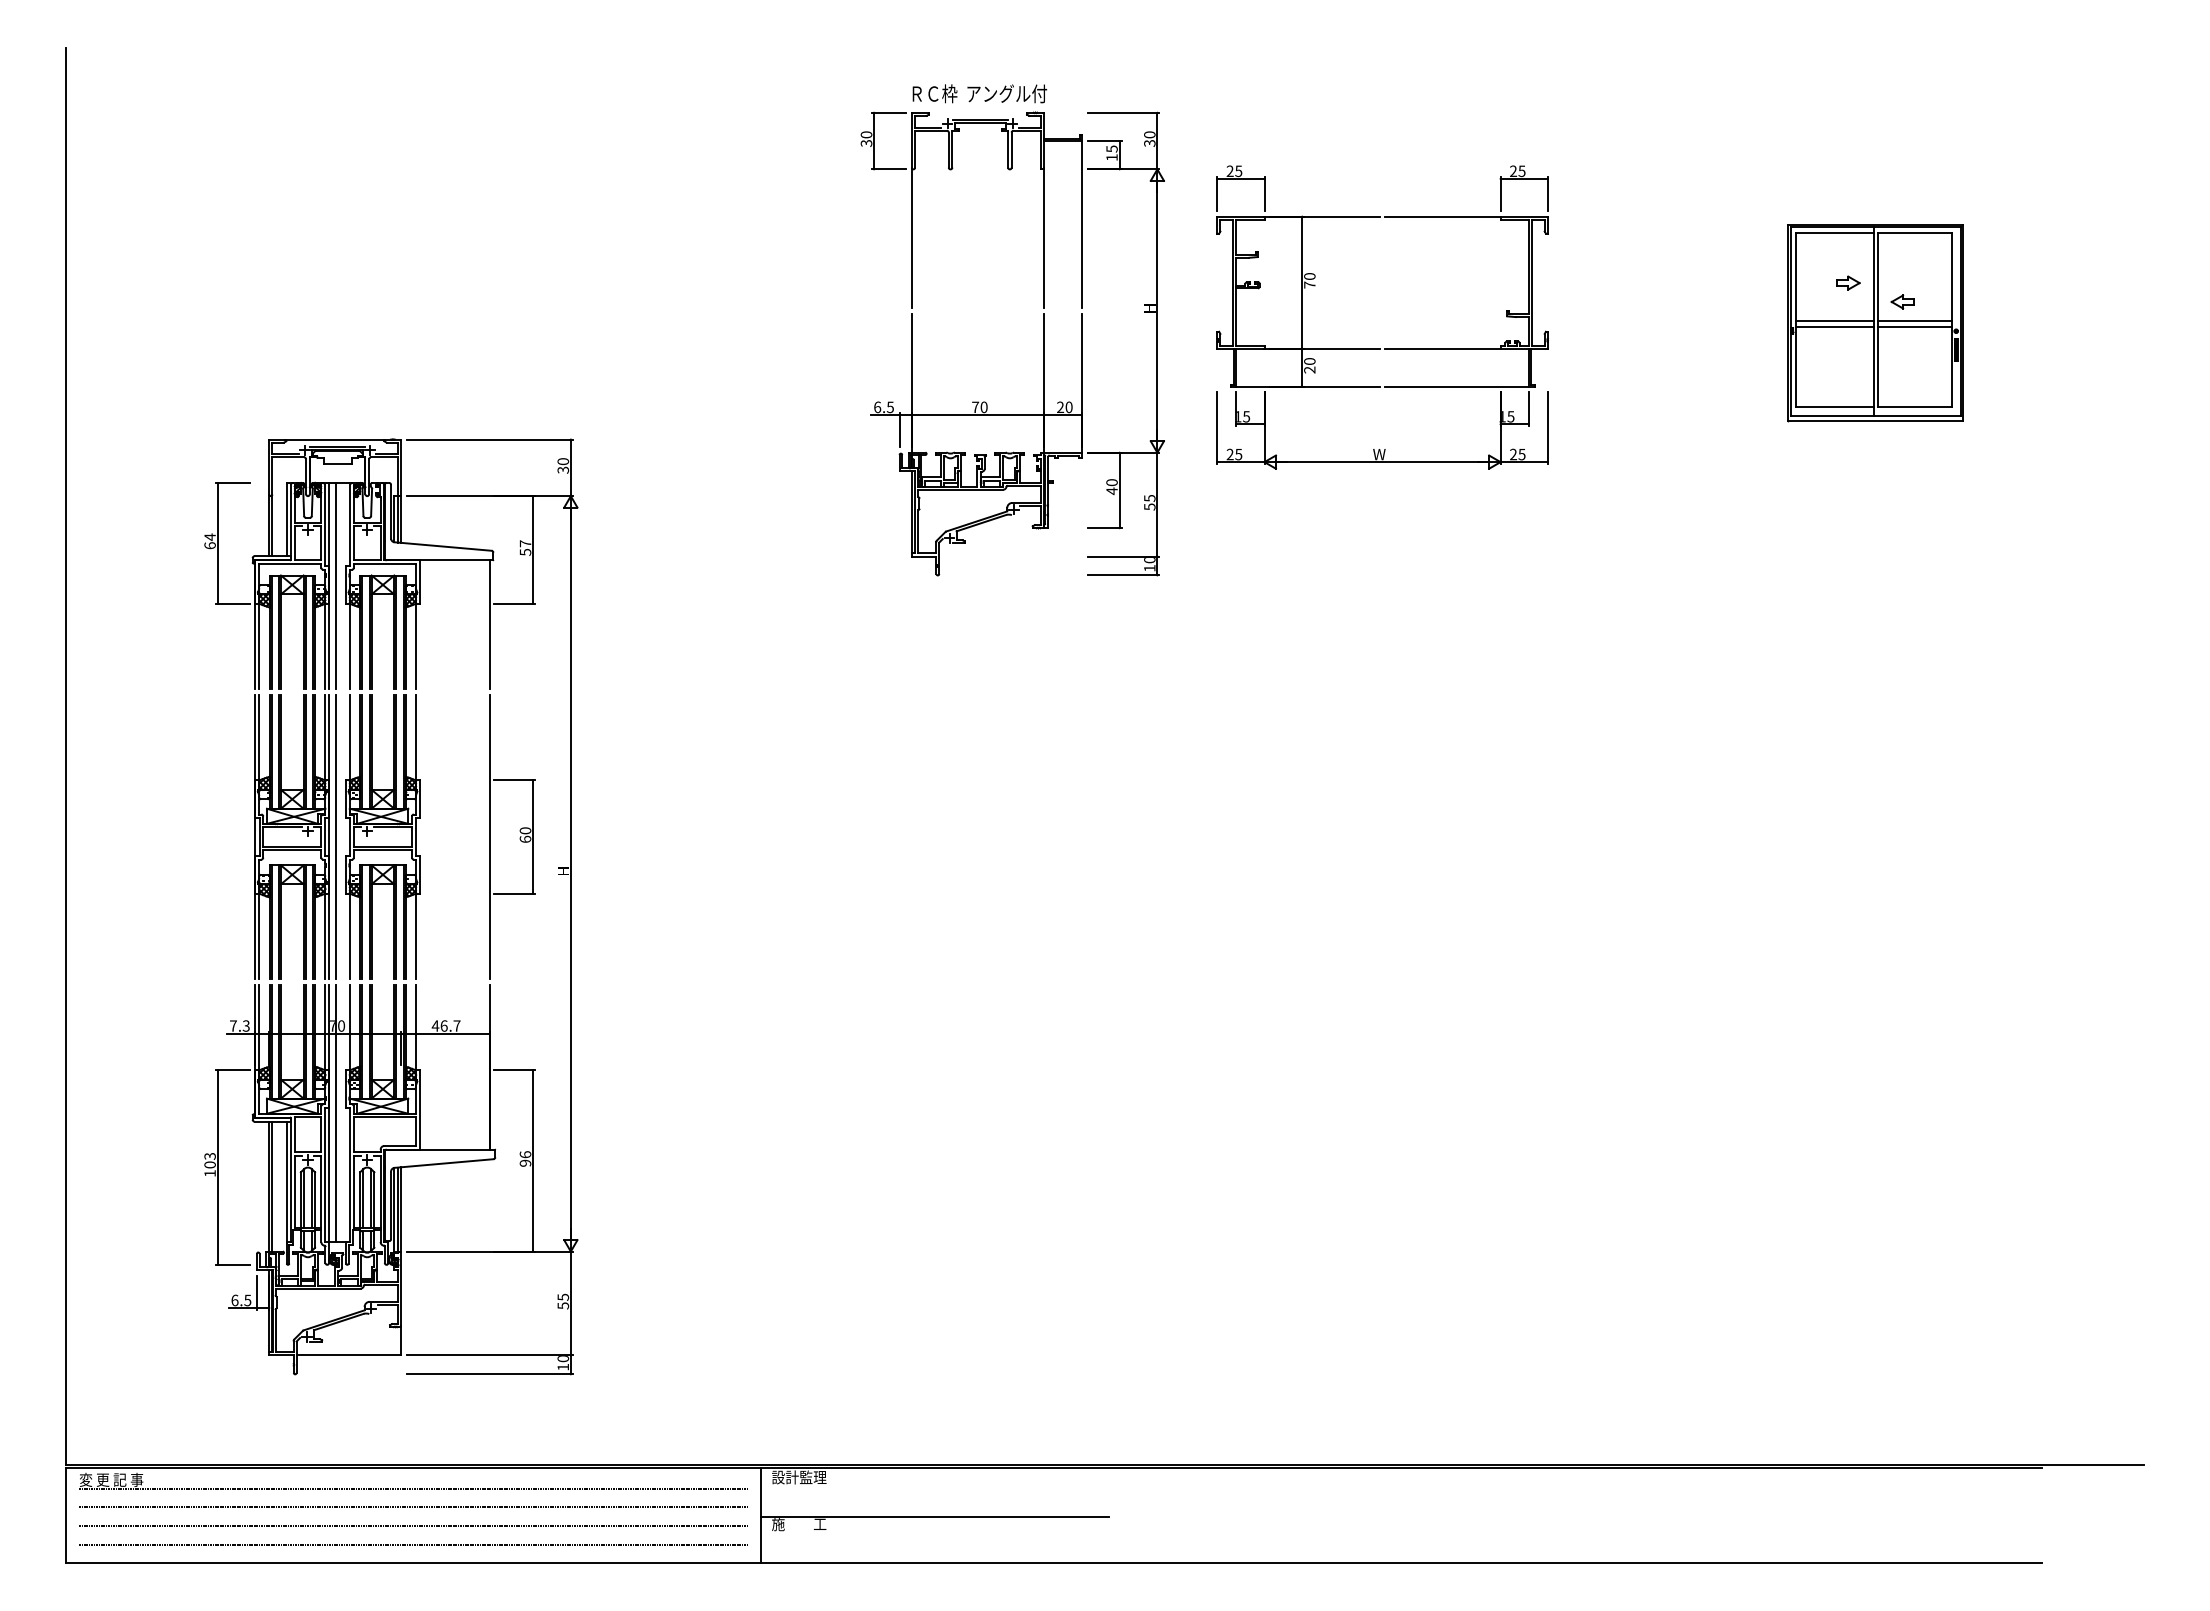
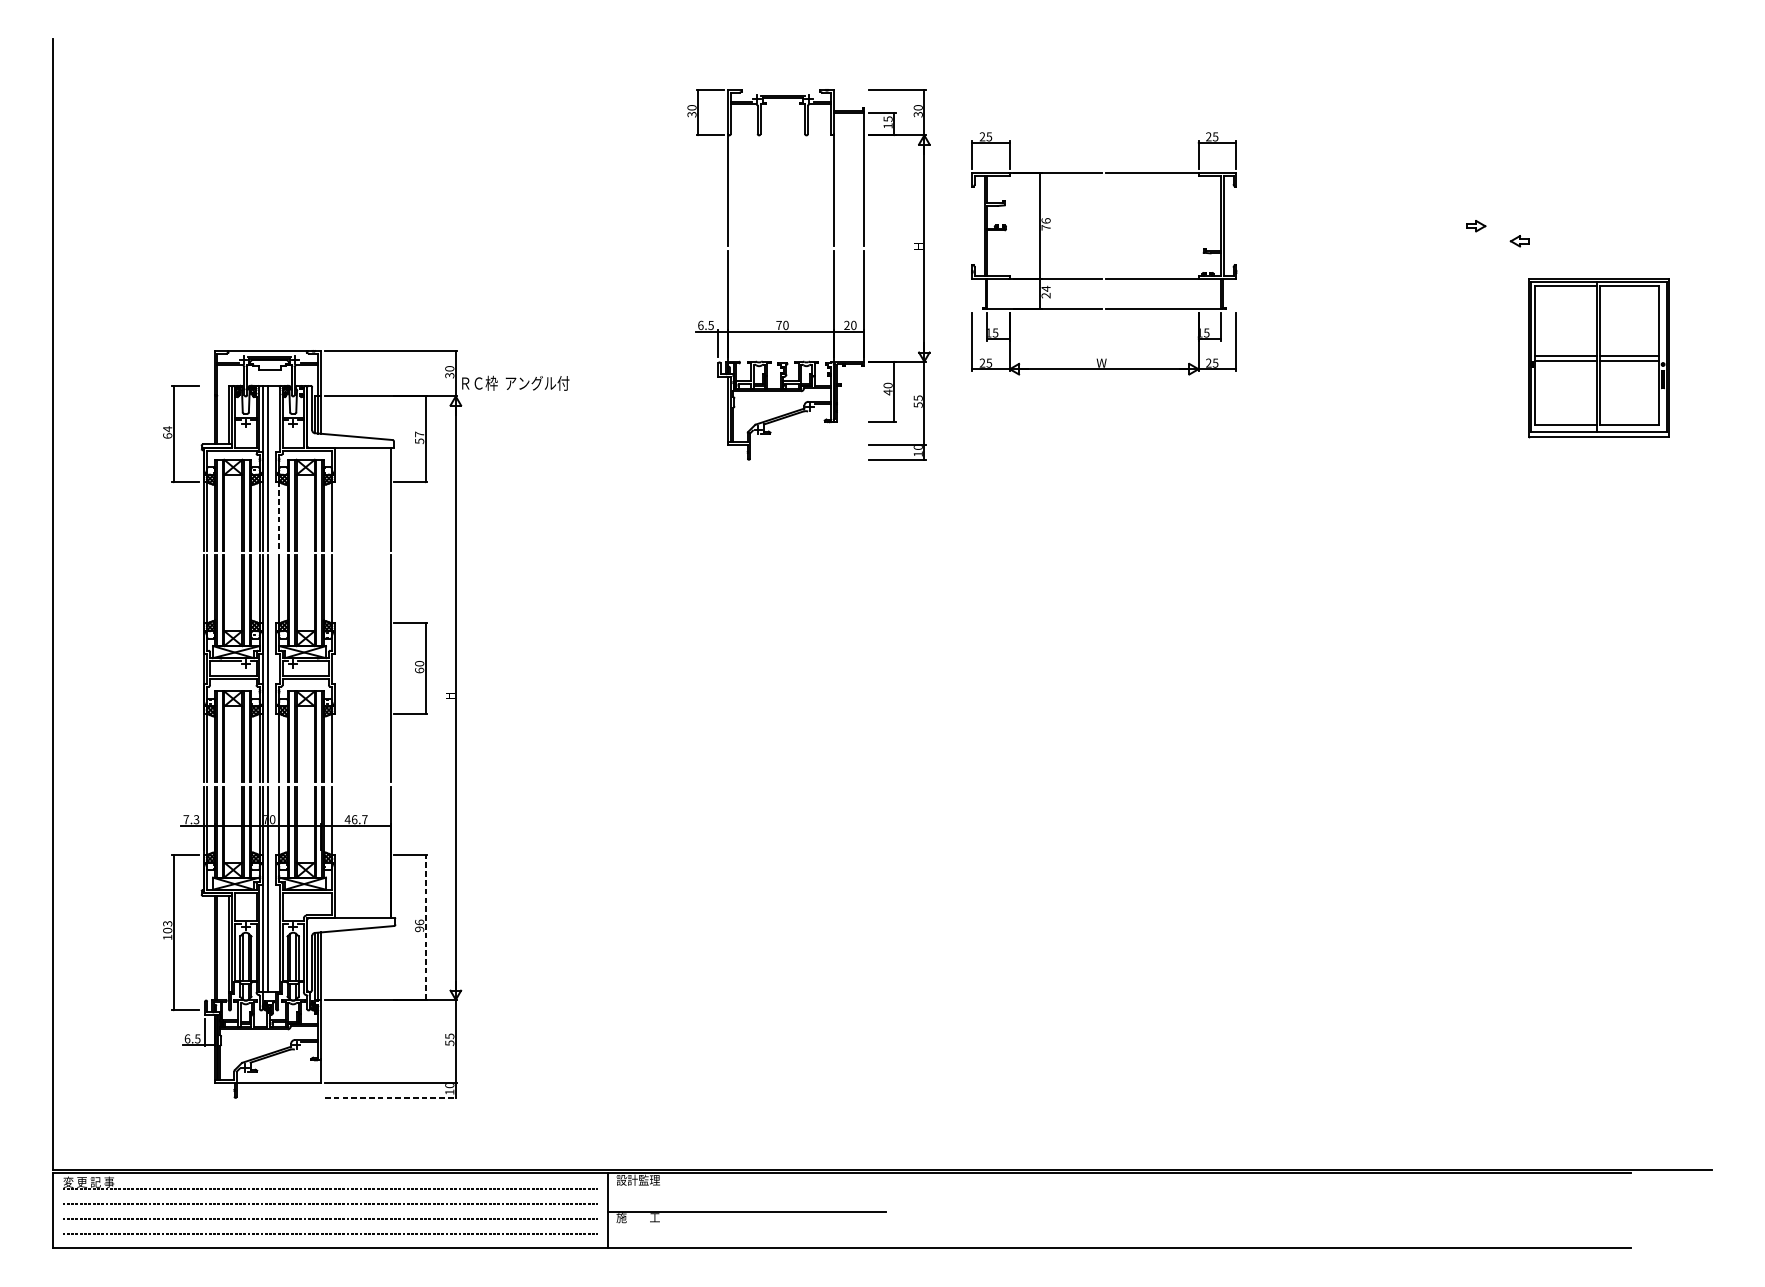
text: (979, 93) -> (515, 383), moved
text: (1309, 276) -> (1045, 220), 70 -> 76
part: (1875, 323) -> (1598, 358), moved
text: (1309, 361) -> (1045, 288), 20 -> 24
line: (349, 646) -> (279, 516), solid -> dashed
line: (533, 1160) -> (425, 927), solid -> dashed
line: (489, 1374) -> (390, 1098), solid -> dashed

